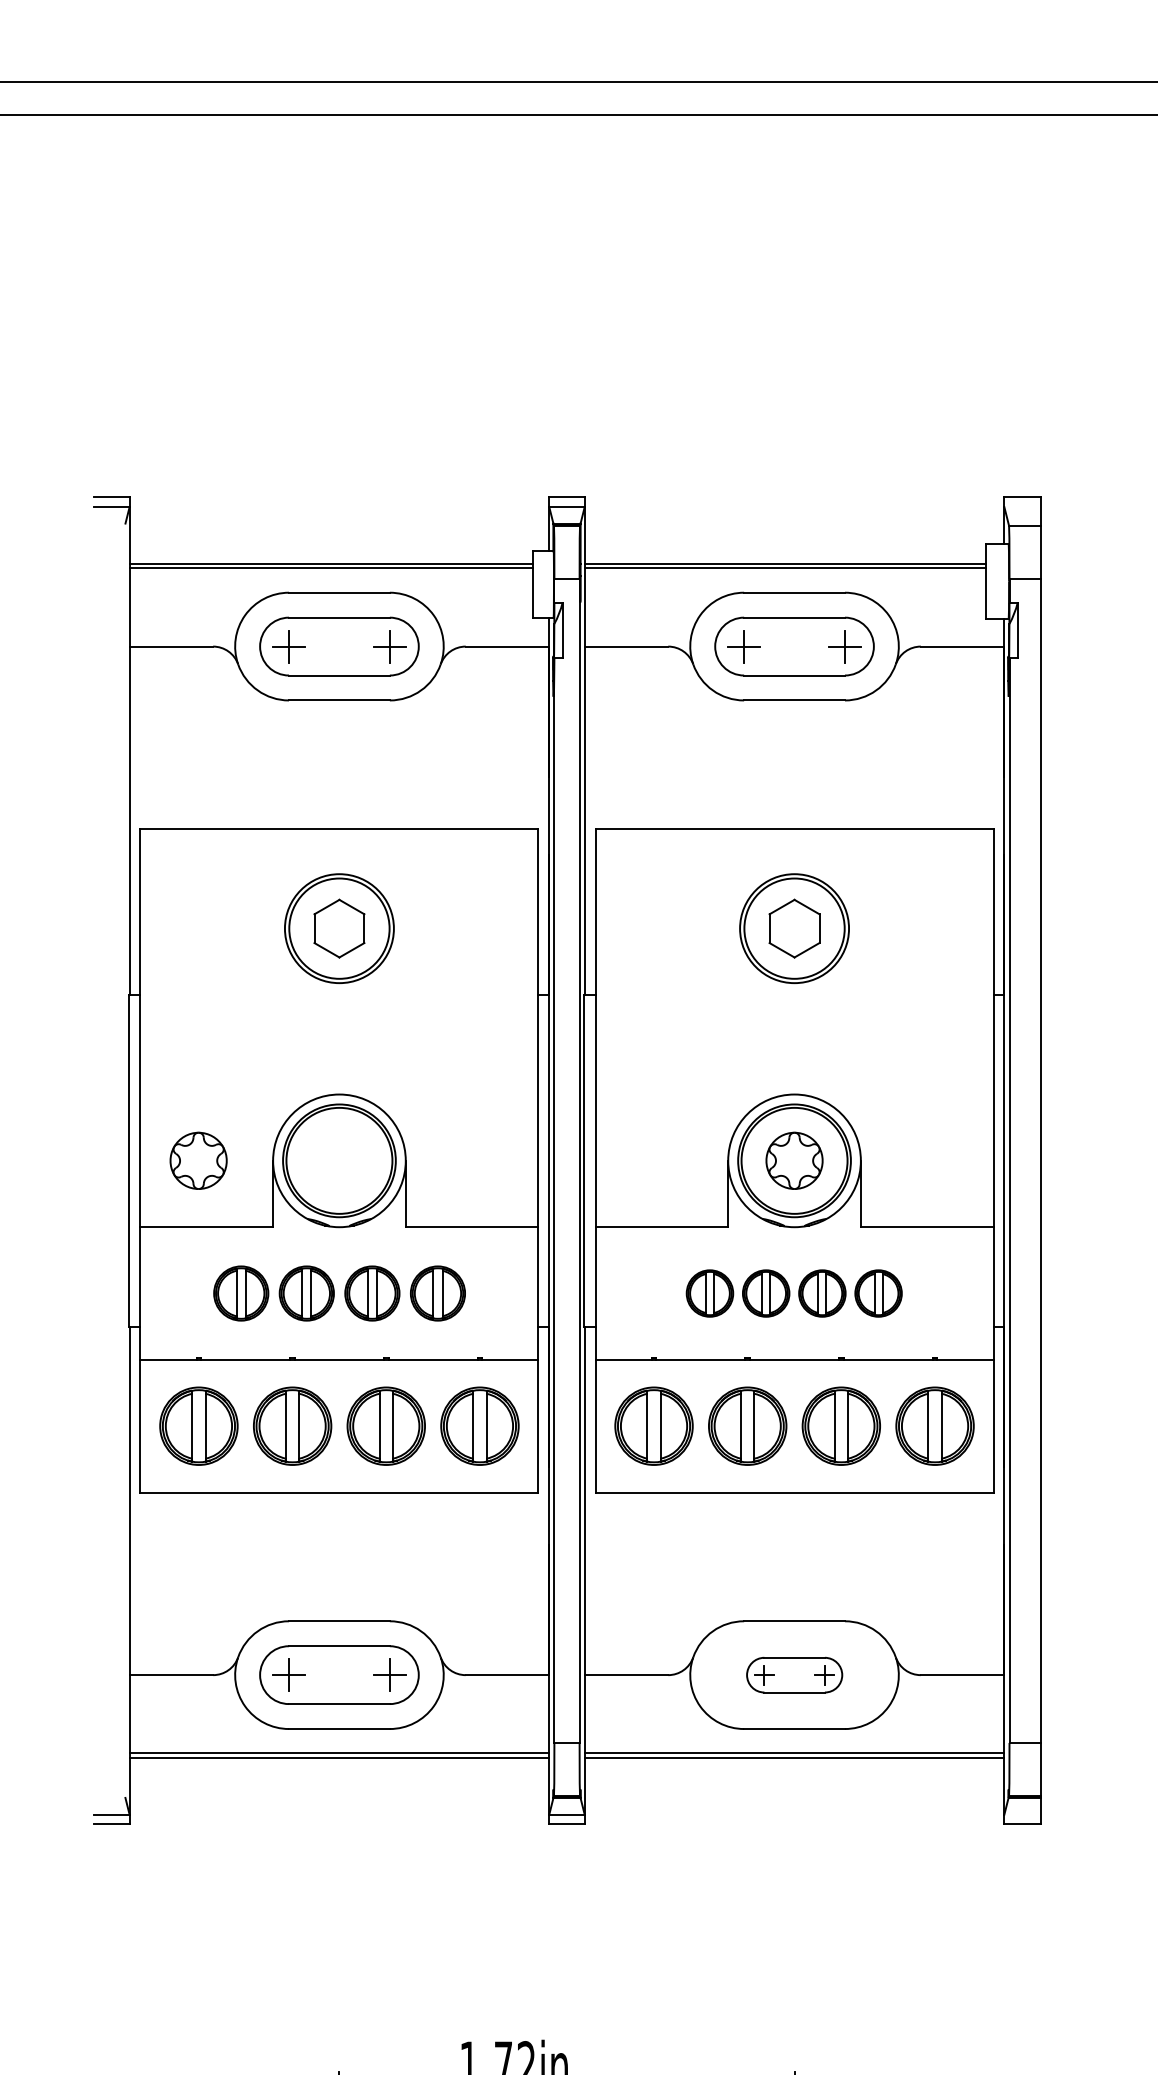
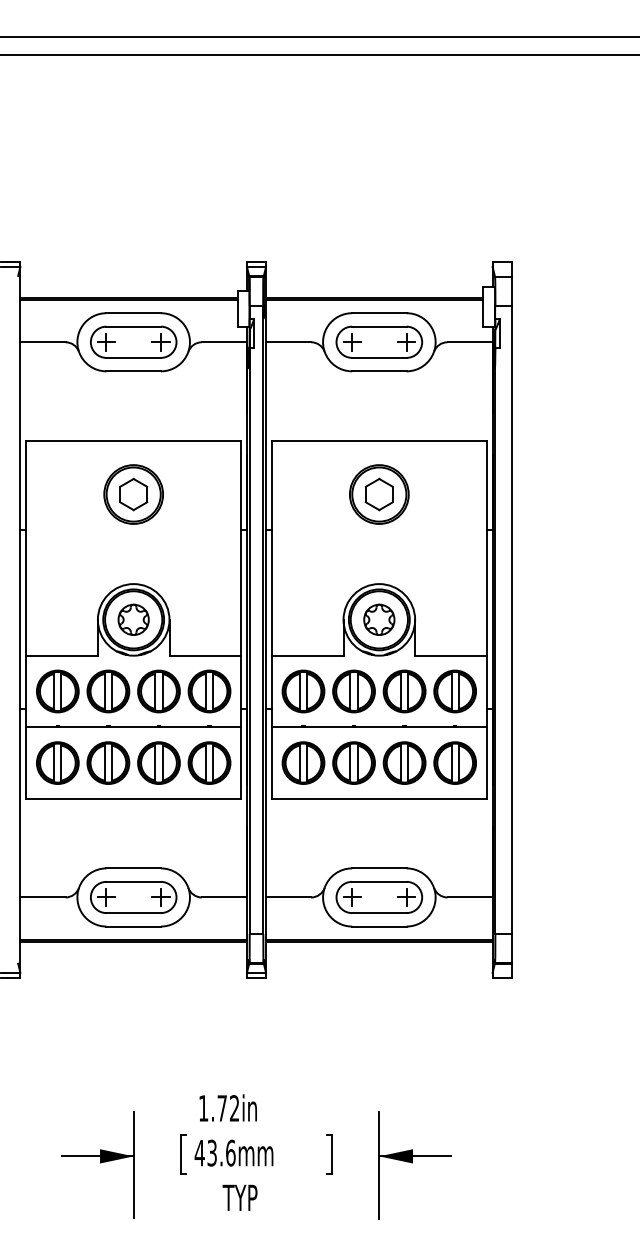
part: (198, 1160) -> (133, 619), moved
part: (339, 1293) -> (133, 691), size x1.43
part: (792, 1293) -> (378, 691), size x1.67
part: (794, 1675) -> (379, 897), size x1.67

